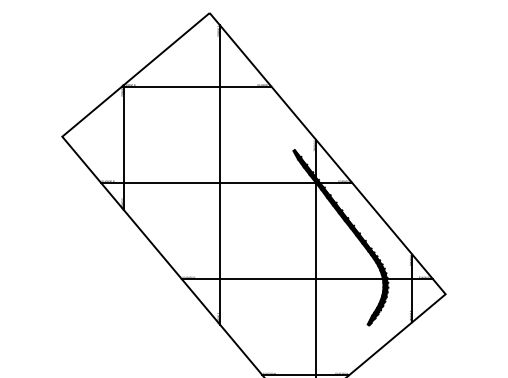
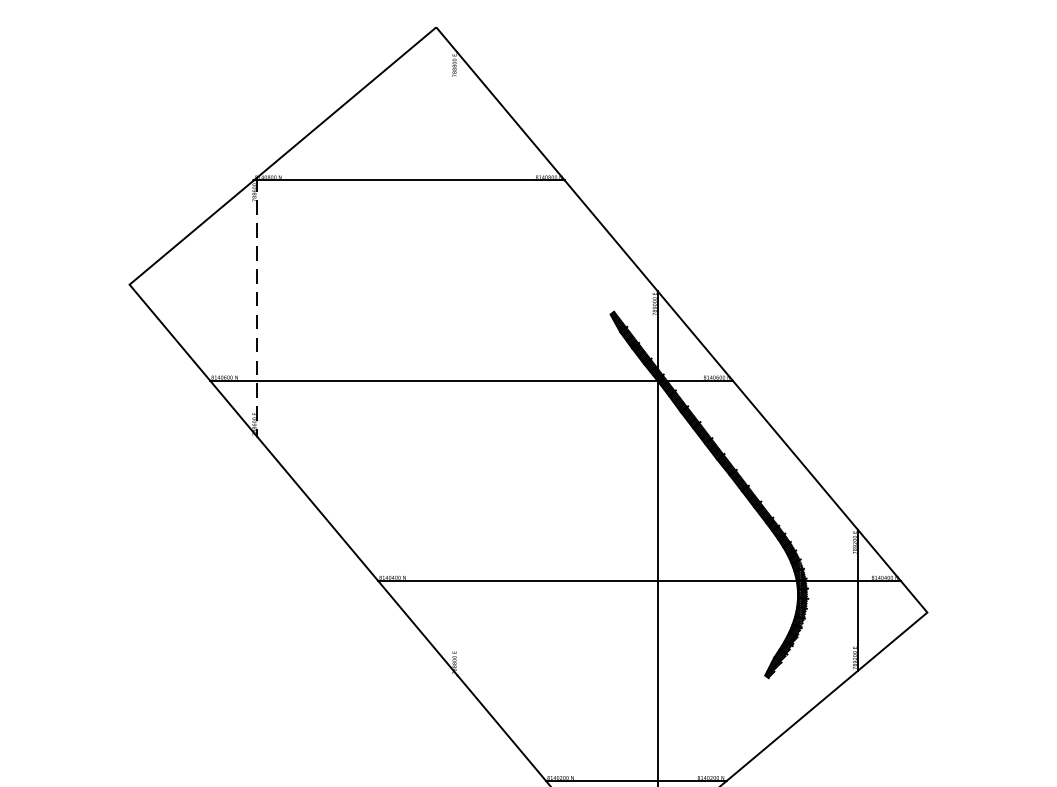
line: (123, 148) -> (256, 309), solid -> dashed
line: (219, 174) -> (456, 363), removed

